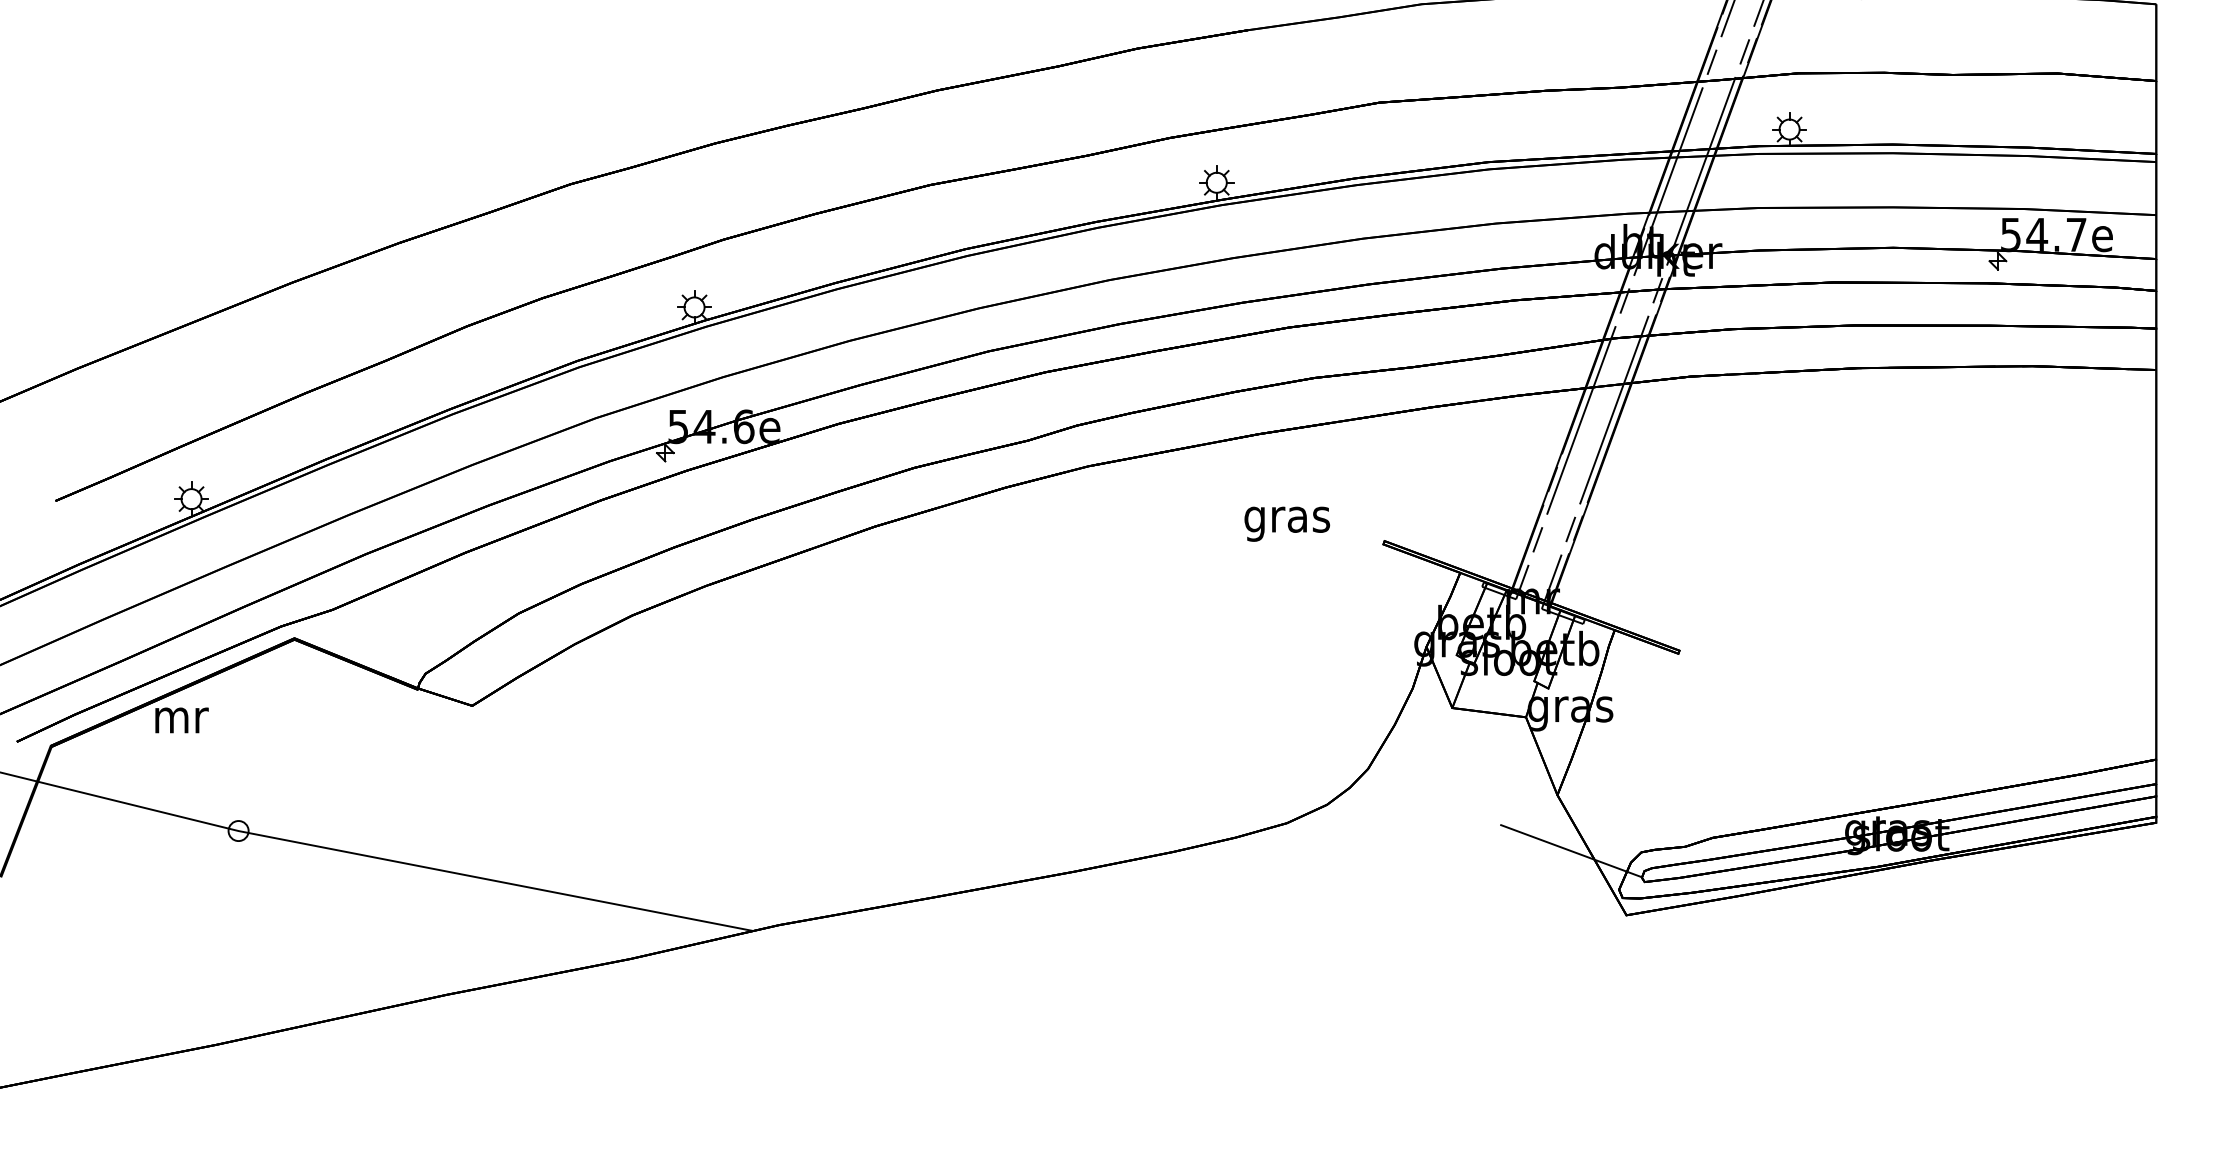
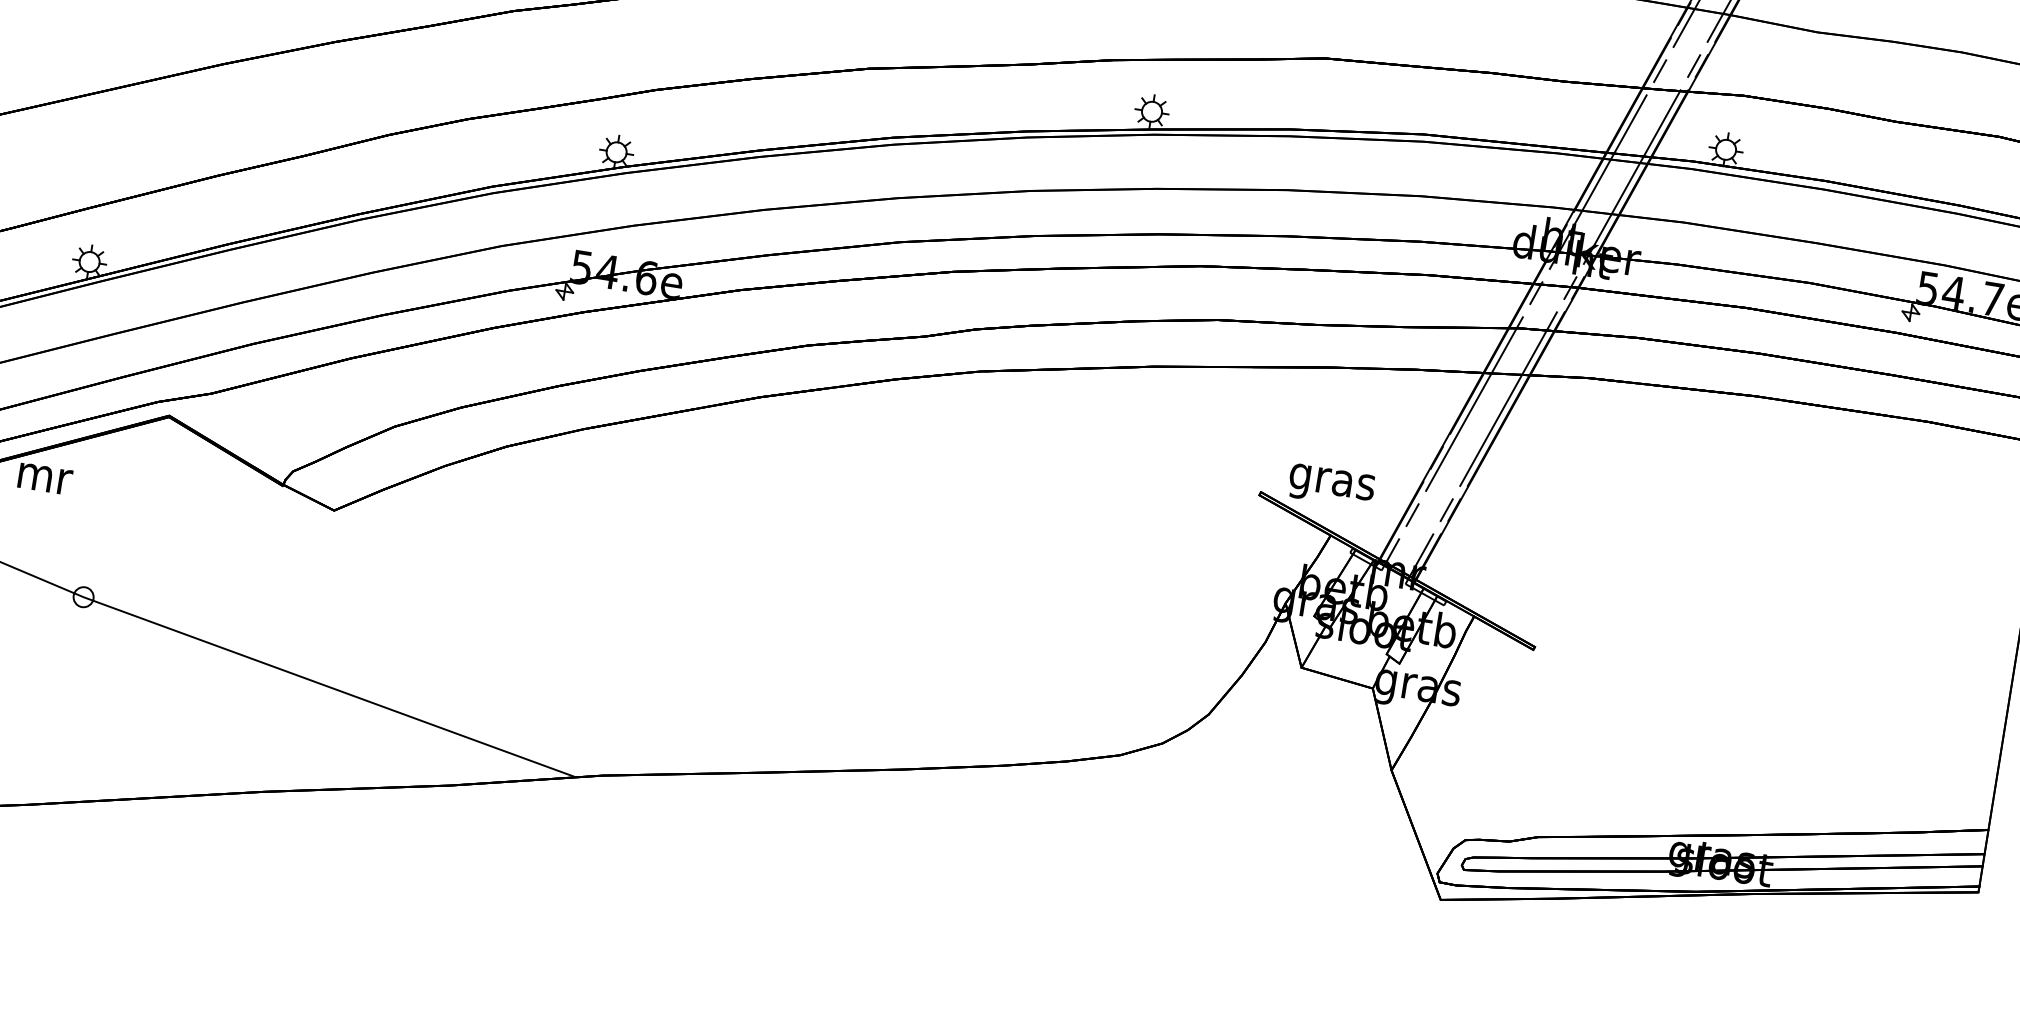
text: (1287, 523) -> (1331, 485), moved
line: (1570, 850) -> (1395, 827), removed

